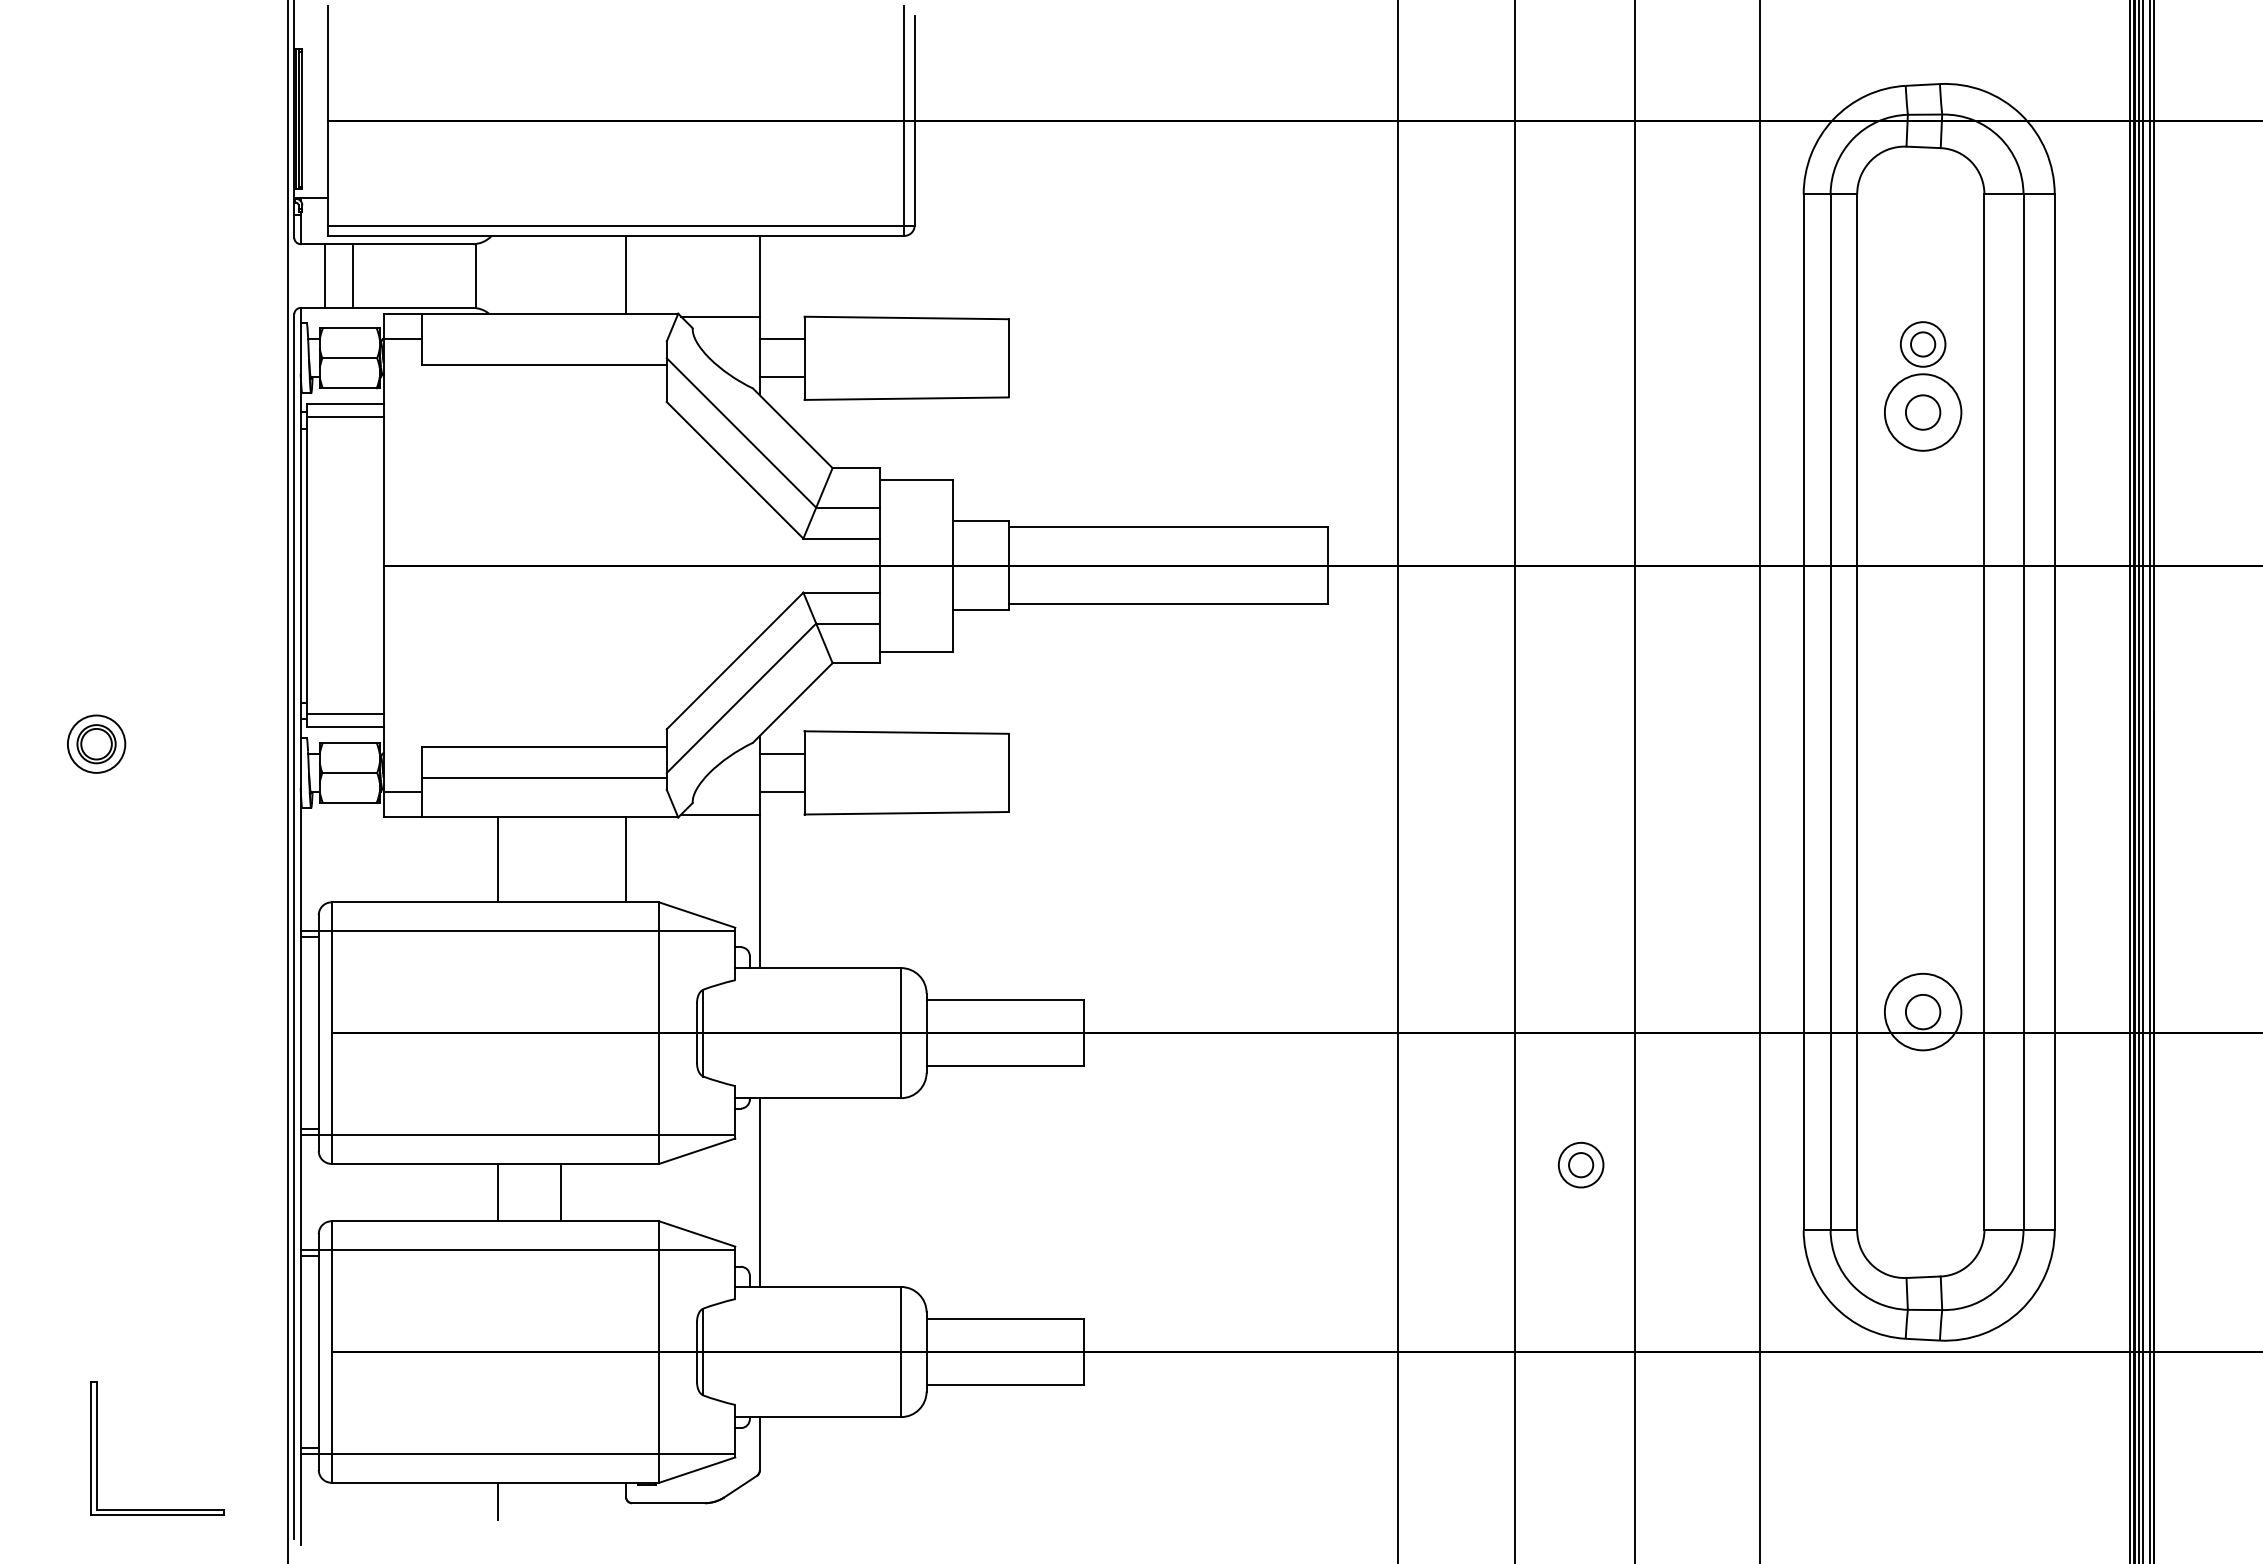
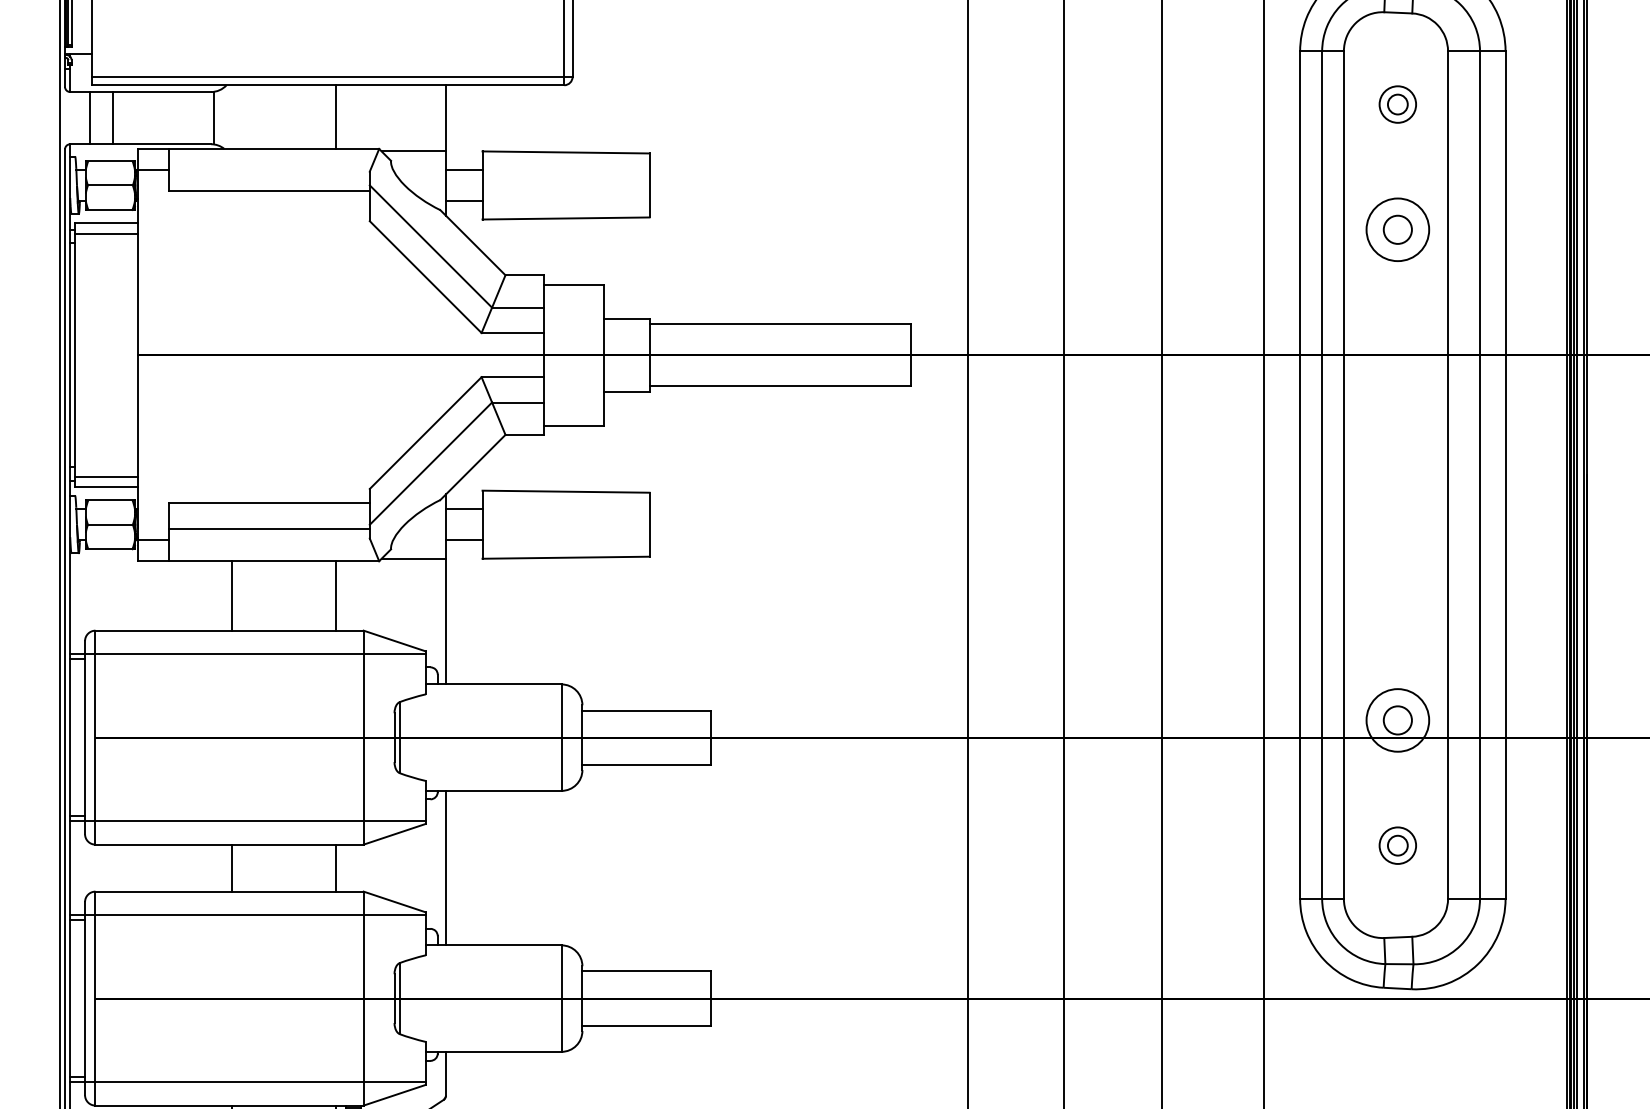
part: (1922, 344) -> (1397, 104), moved
part: (1580, 1165) -> (1397, 845), moved
line: (560, 1192) -> (336, 868), moved

